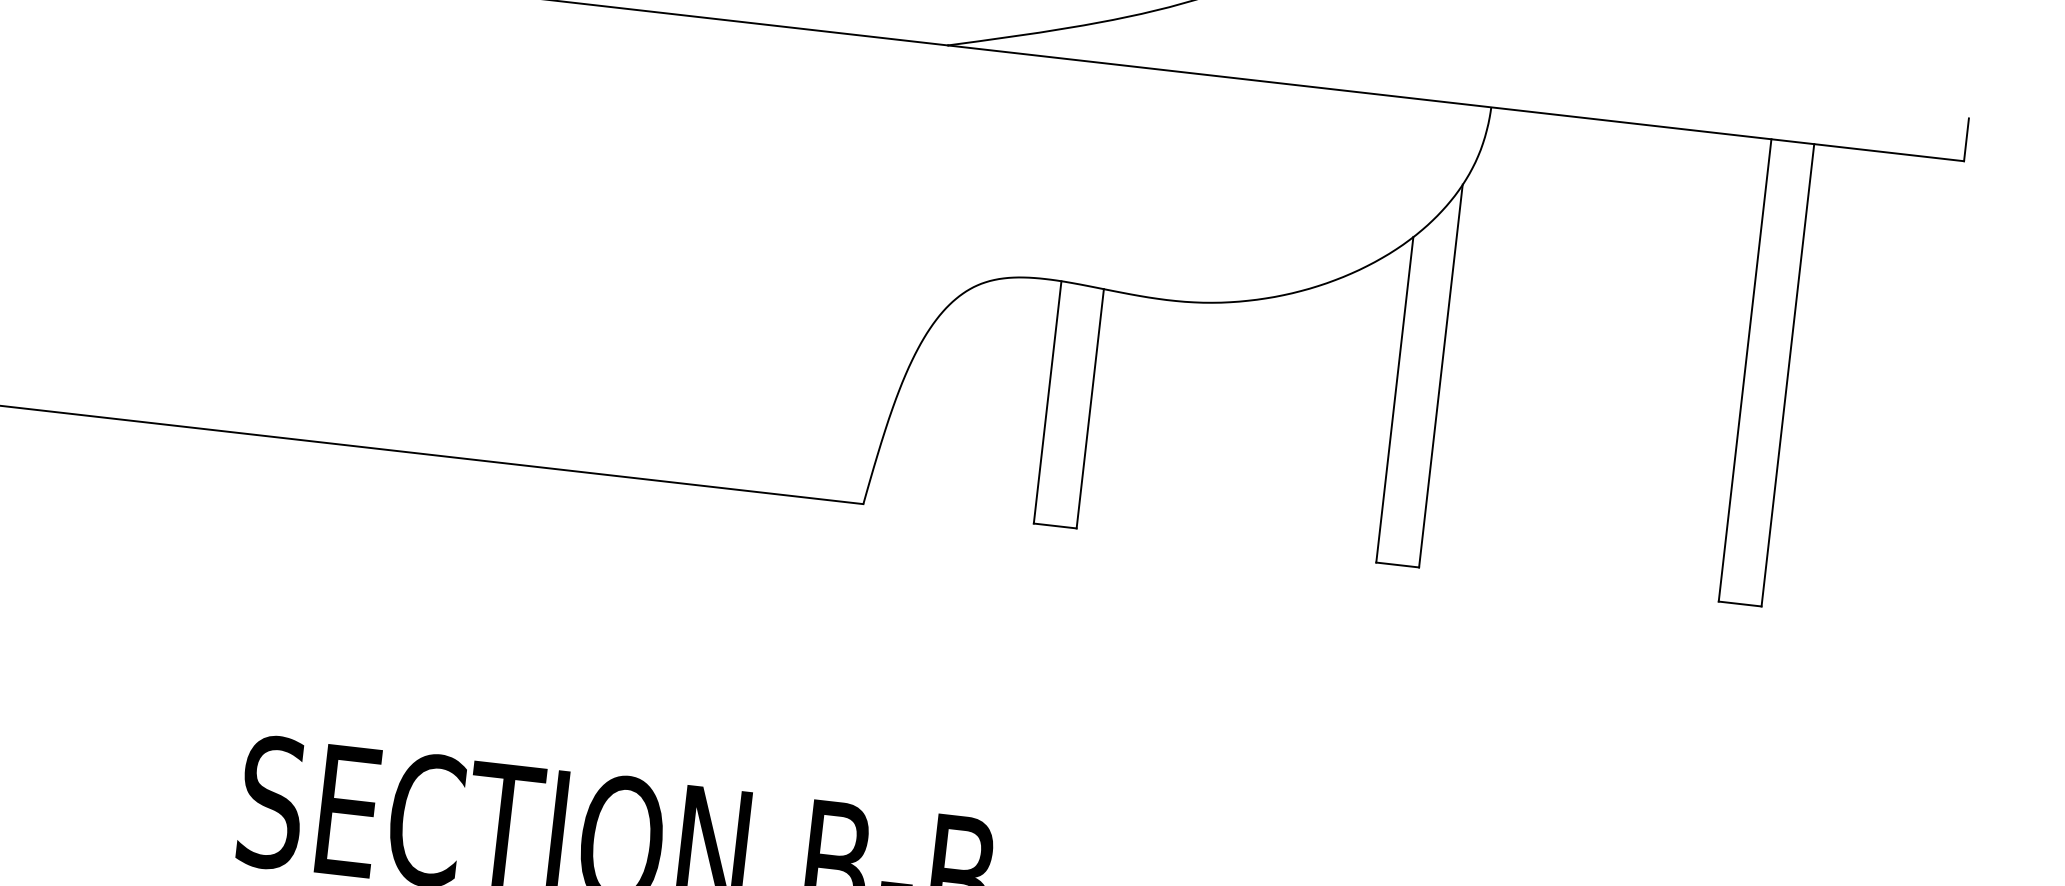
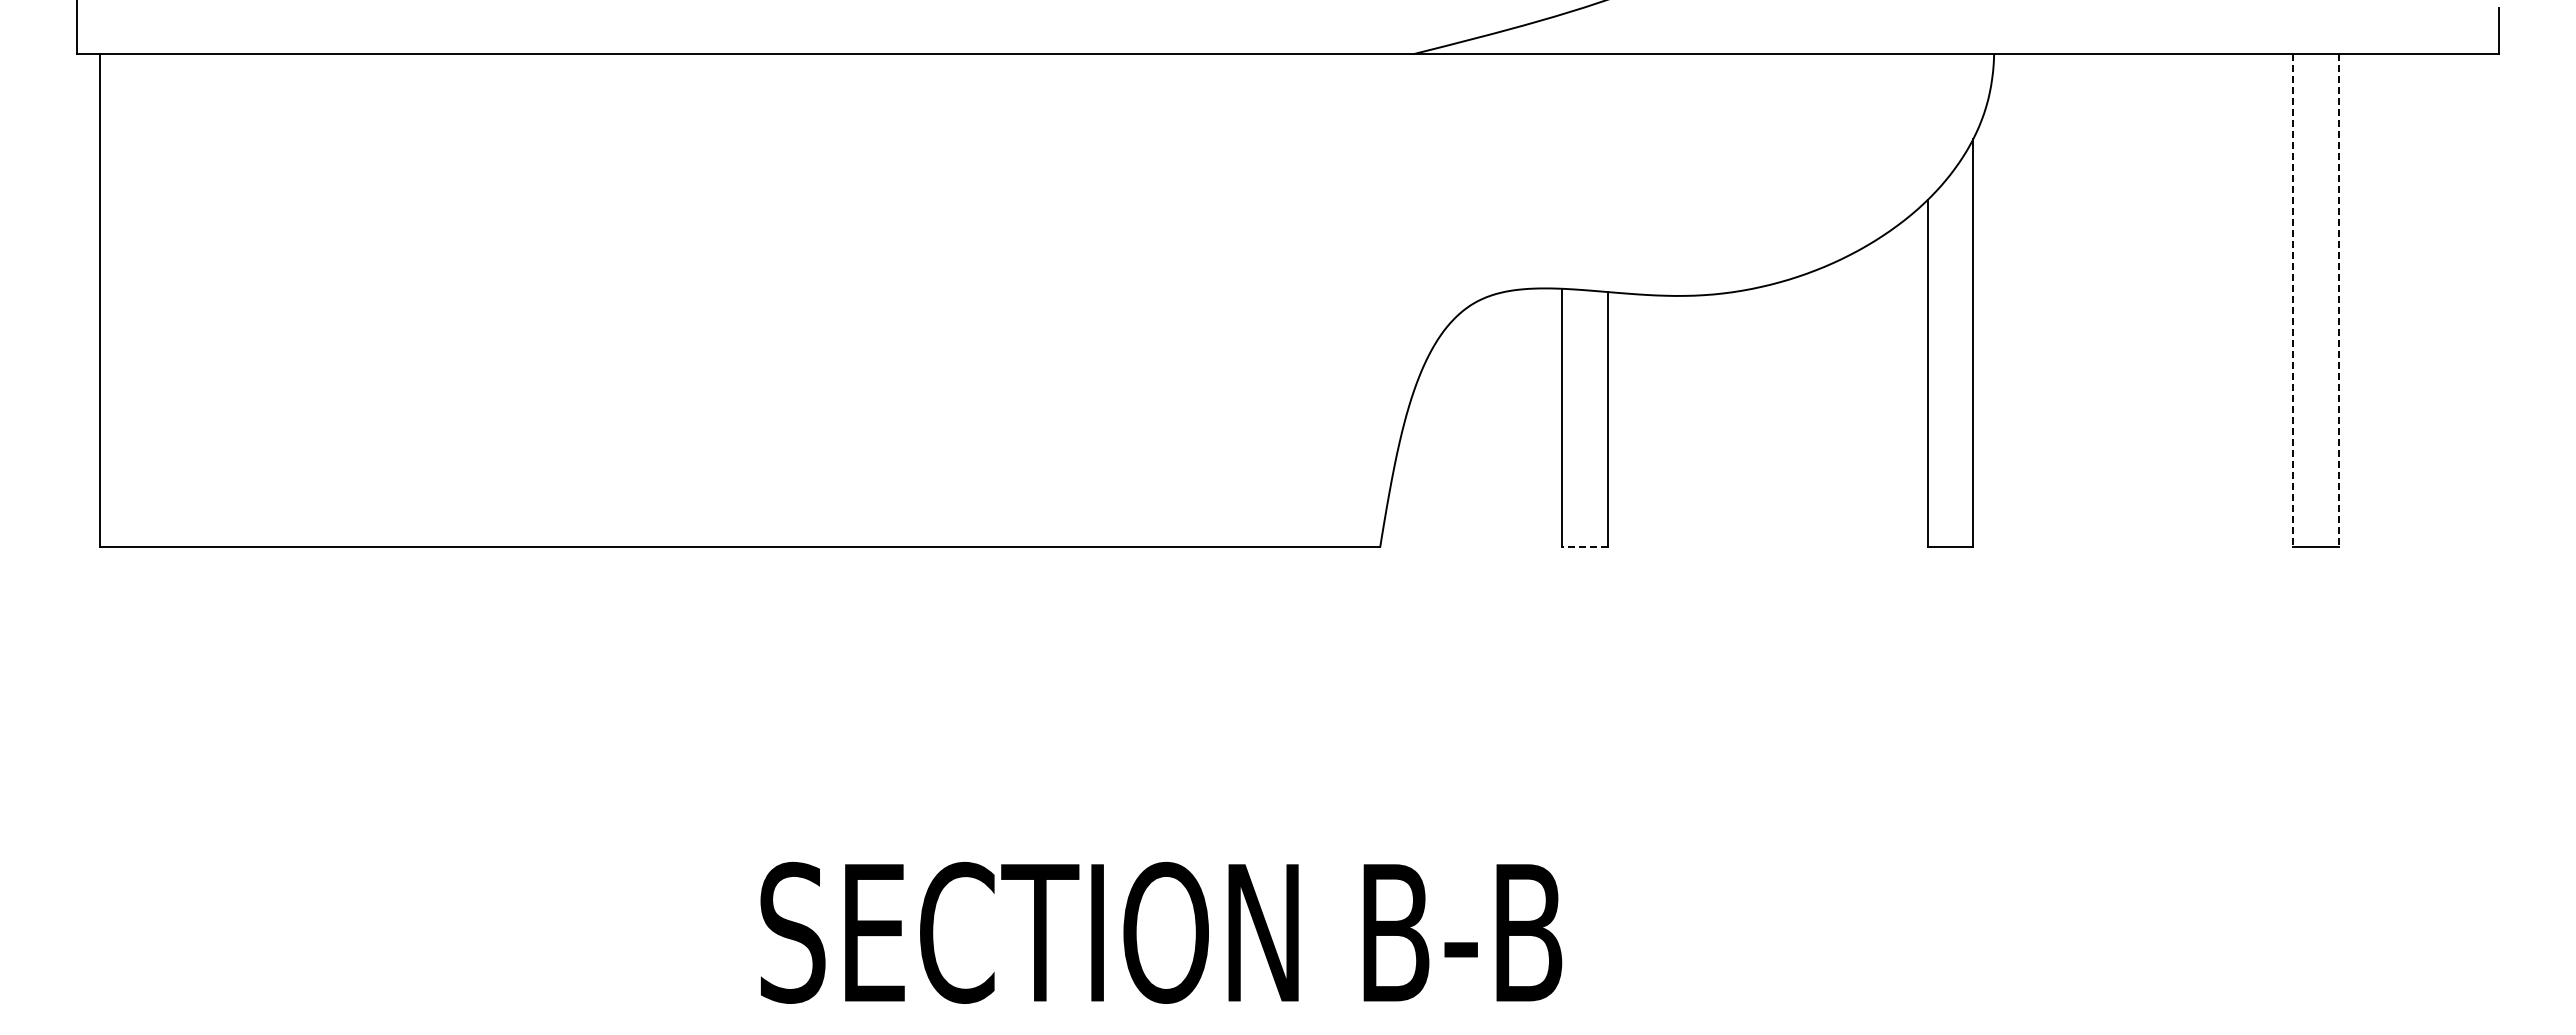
line: (1745, 370) -> (2293, 300), solid -> dashed
line: (1787, 375) -> (2338, 300), solid -> dashed
line: (1054, 526) -> (1584, 547), solid -> dashed

